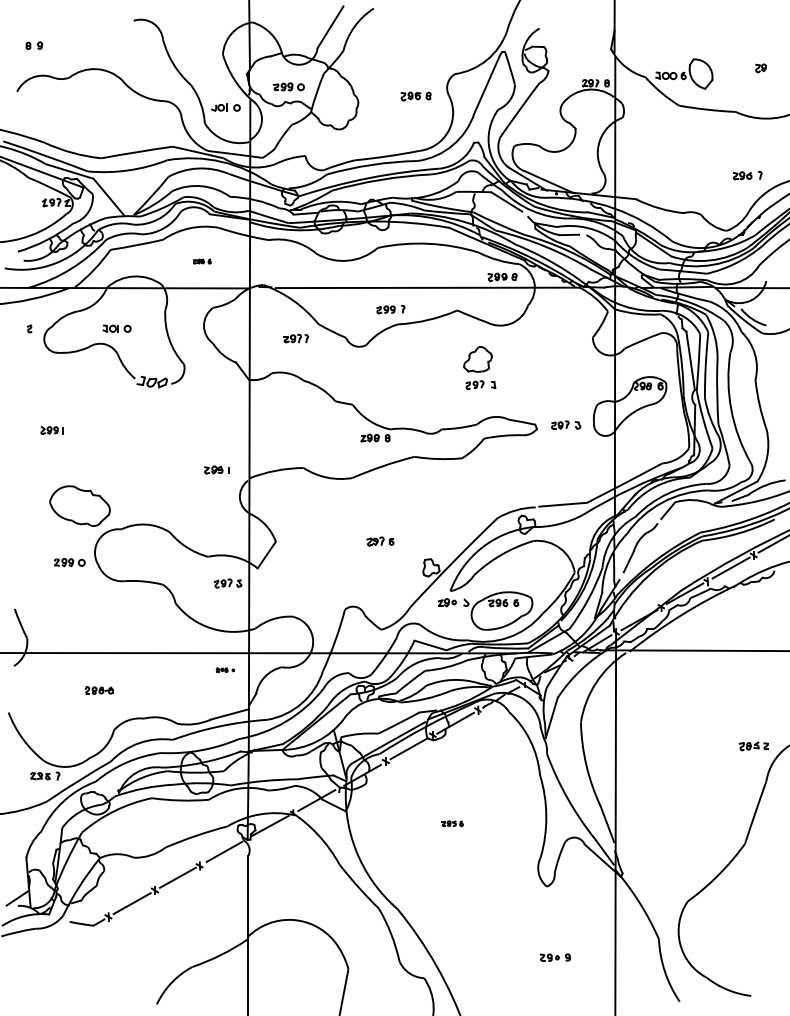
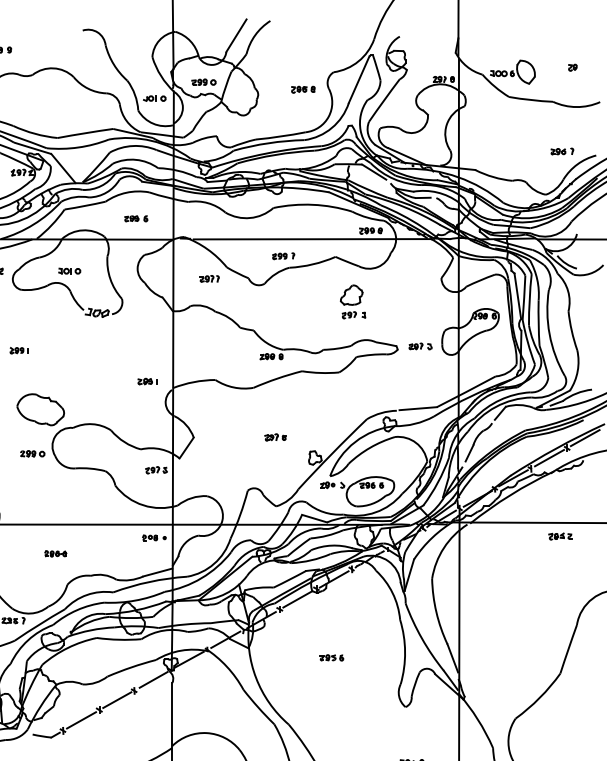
part: (202, 261) -> (136, 218), size x1.67
part: (225, 670) -> (154, 538), size x1.67
part: (753, 746) -> (559, 536), moved
part: (452, 823) -> (331, 657), size x1.43

